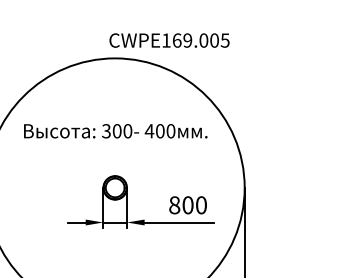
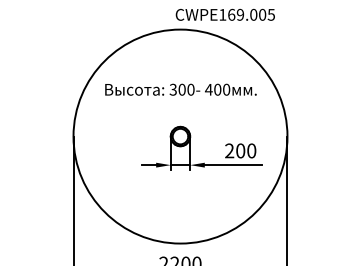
text: (174, 204) -> (229, 150), 800 -> 200

